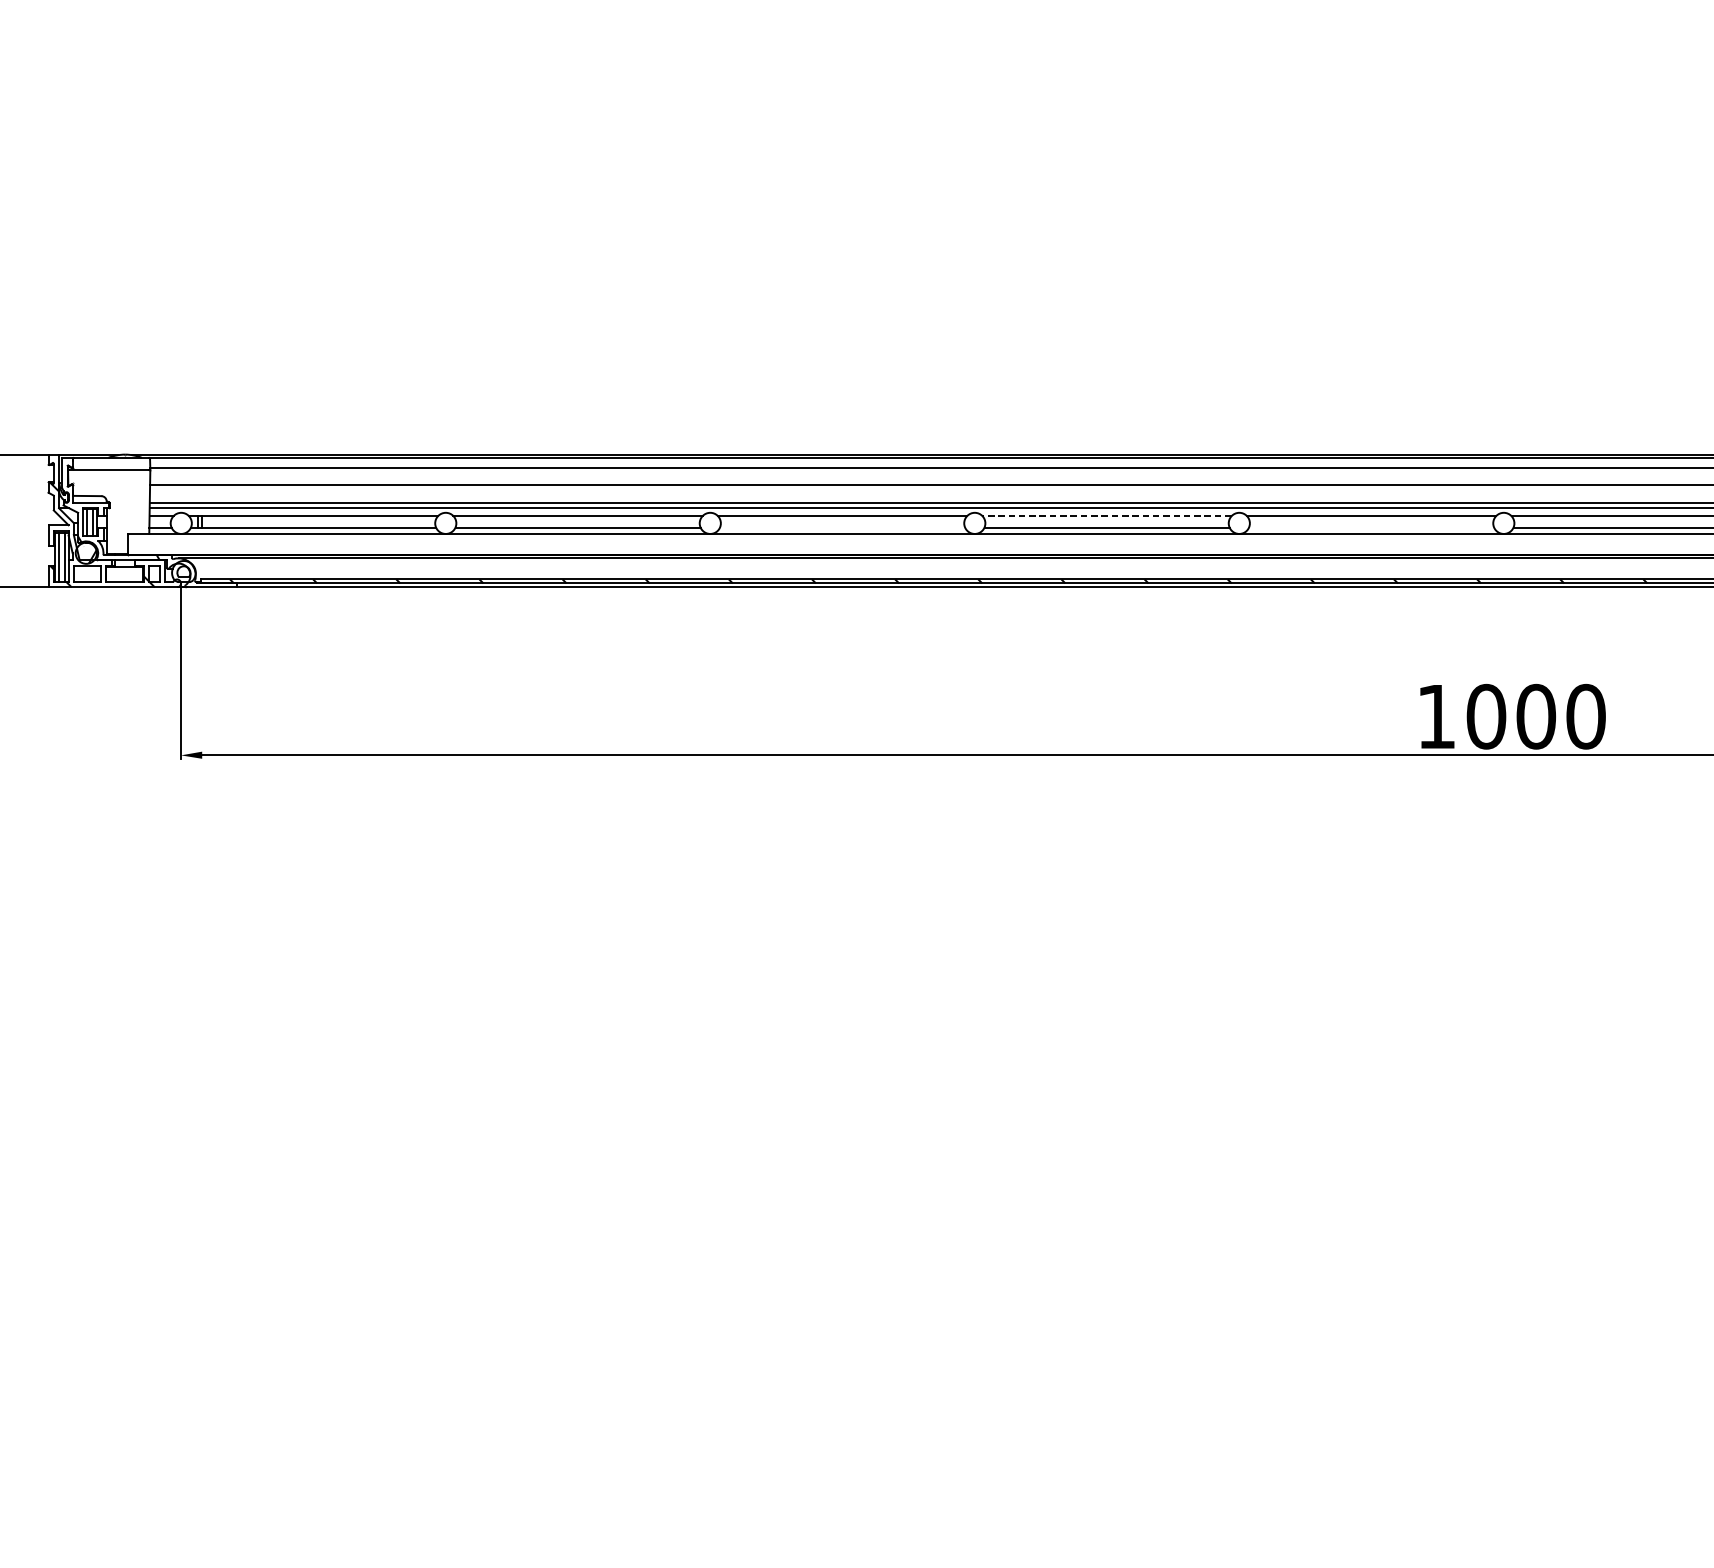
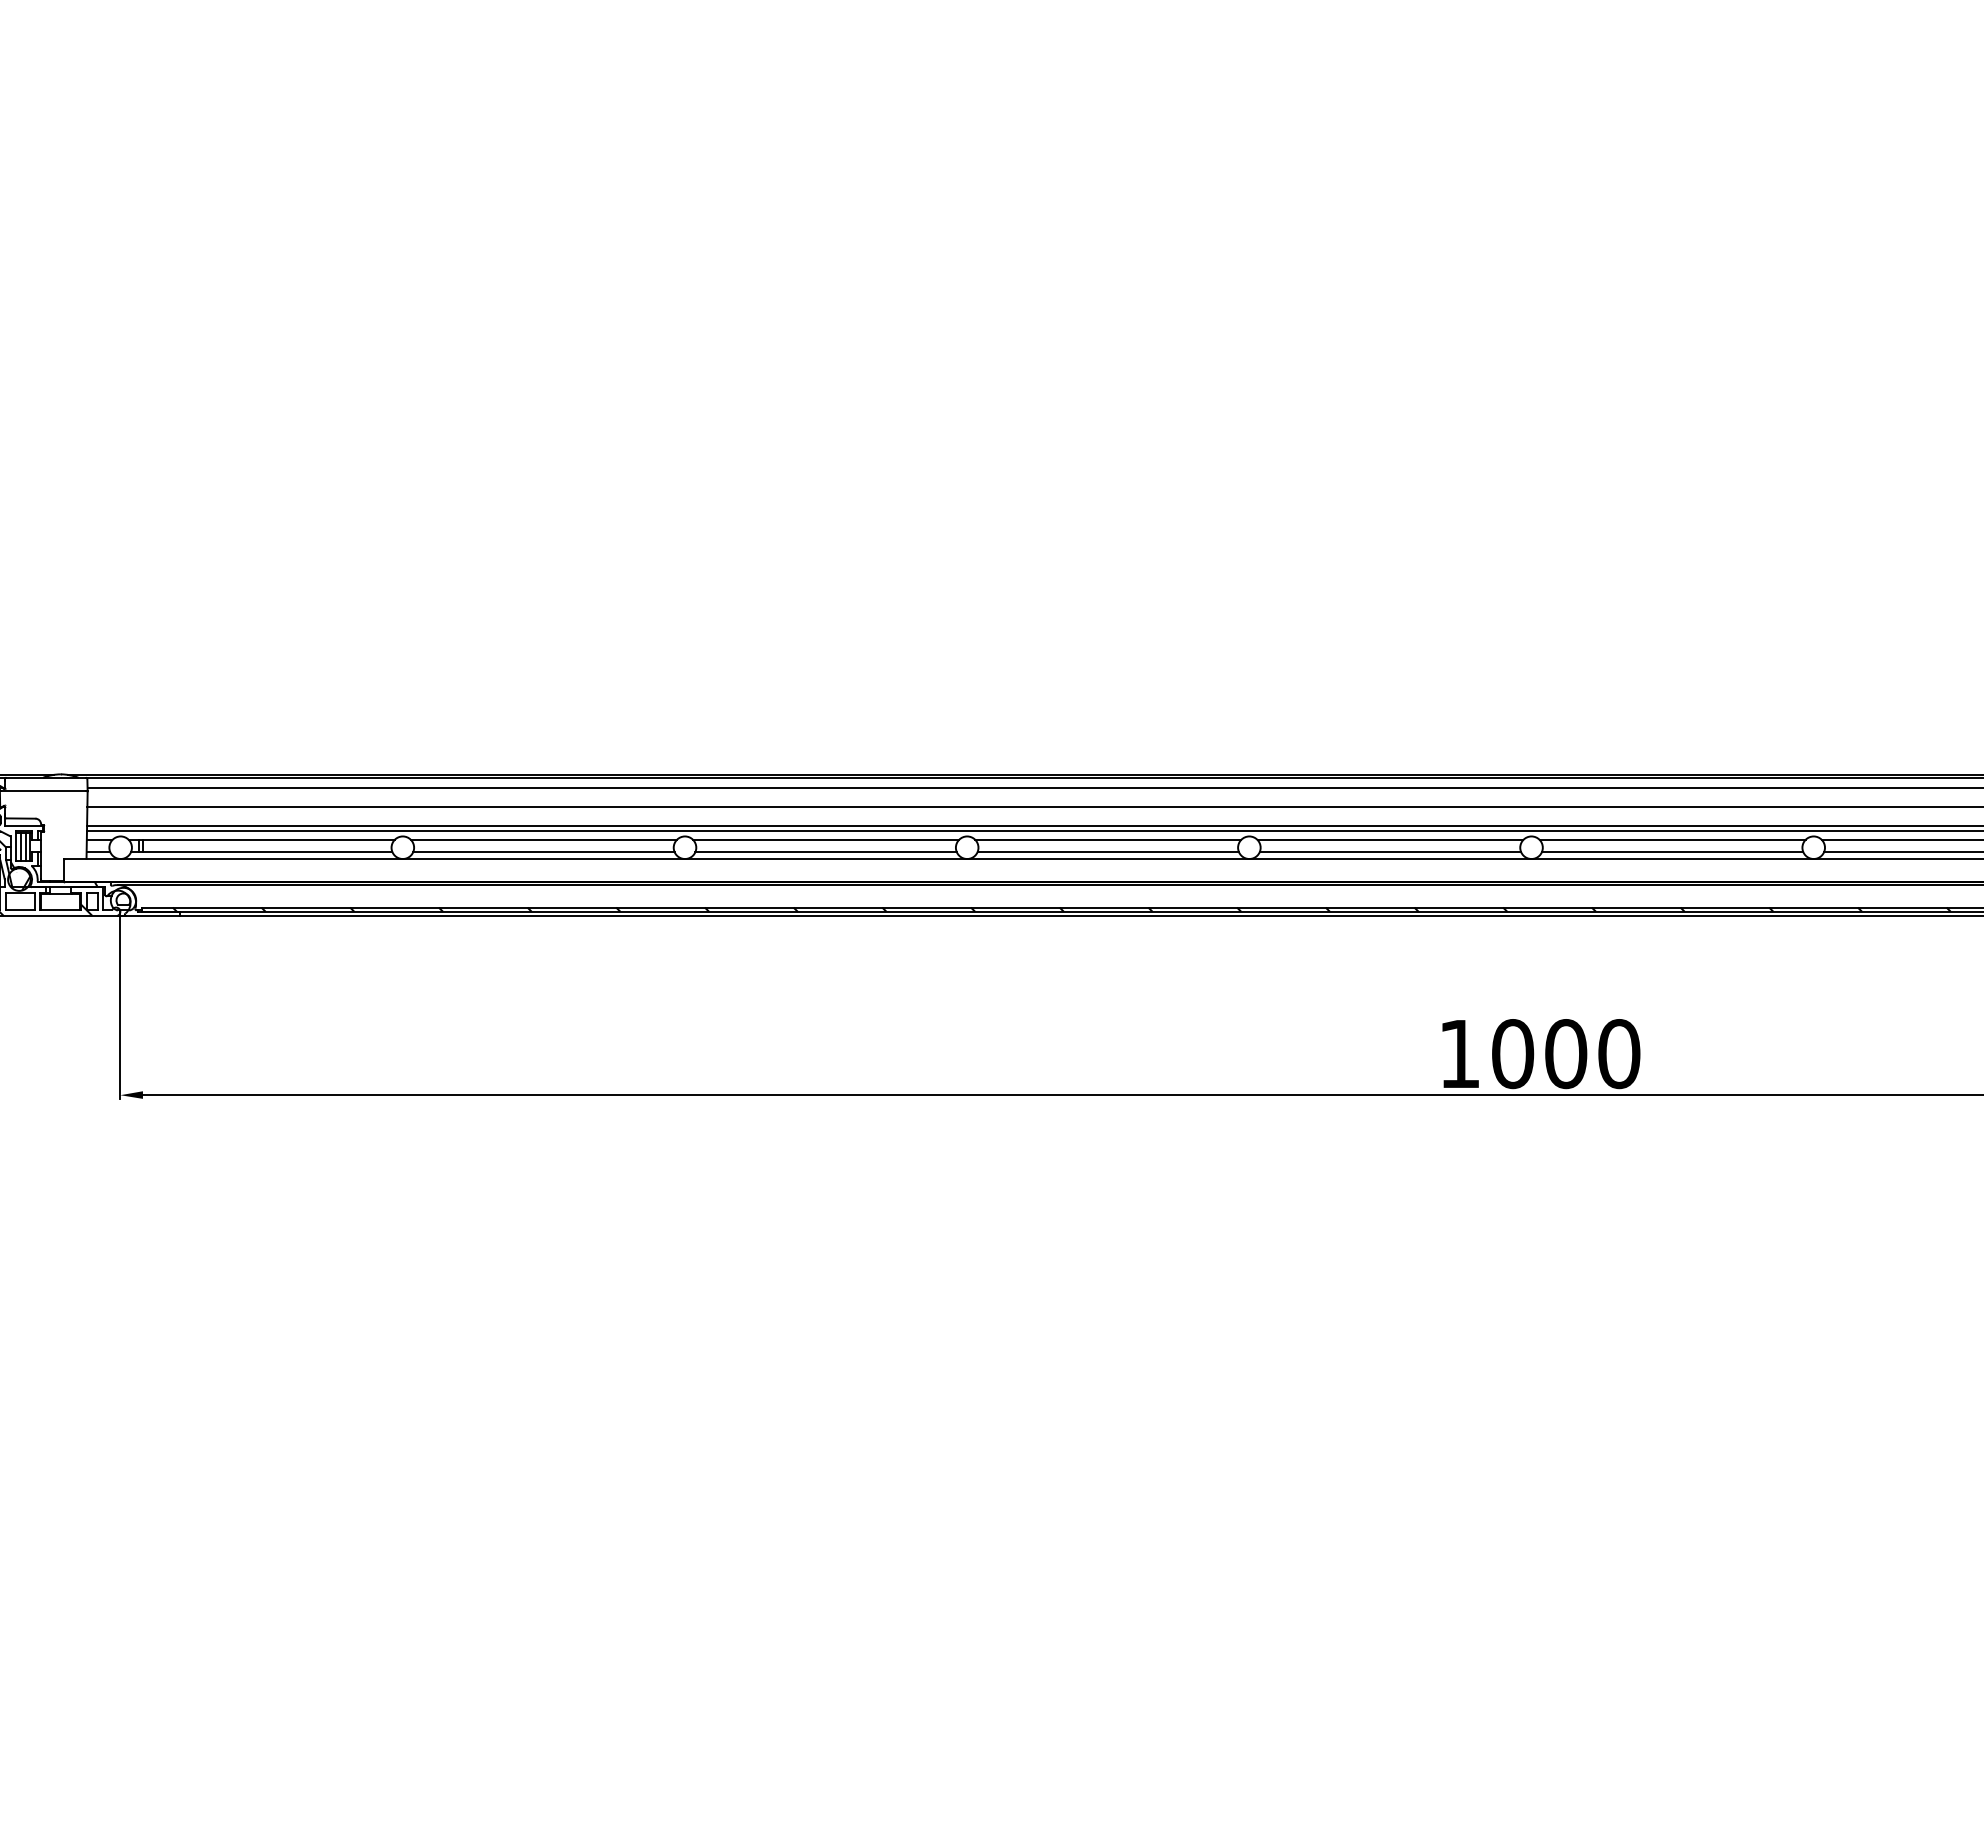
line: (1107, 515) -> (1108, 839), dashed -> solid
line: (841, 527) -> (825, 852), added
line: (1371, 527) -> (1390, 852), added

